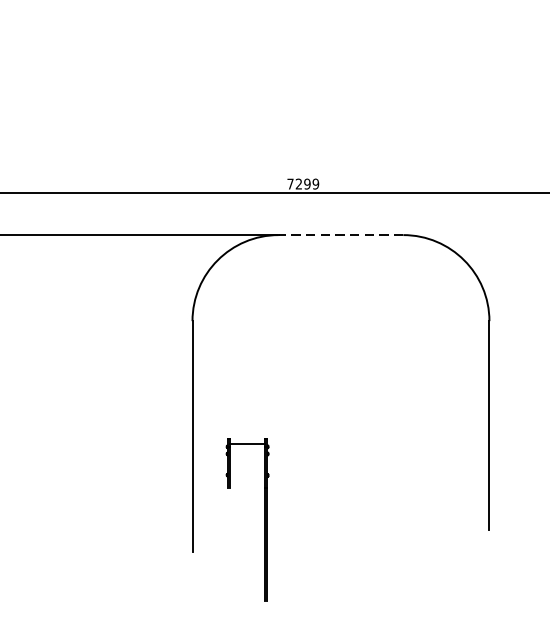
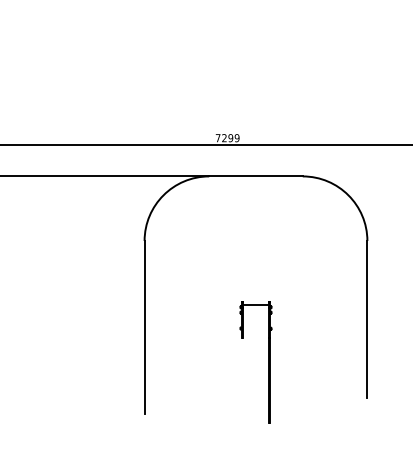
line: (341, 235) -> (256, 176), dashed -> solid
part: (264, 520) -> (268, 362), moved

